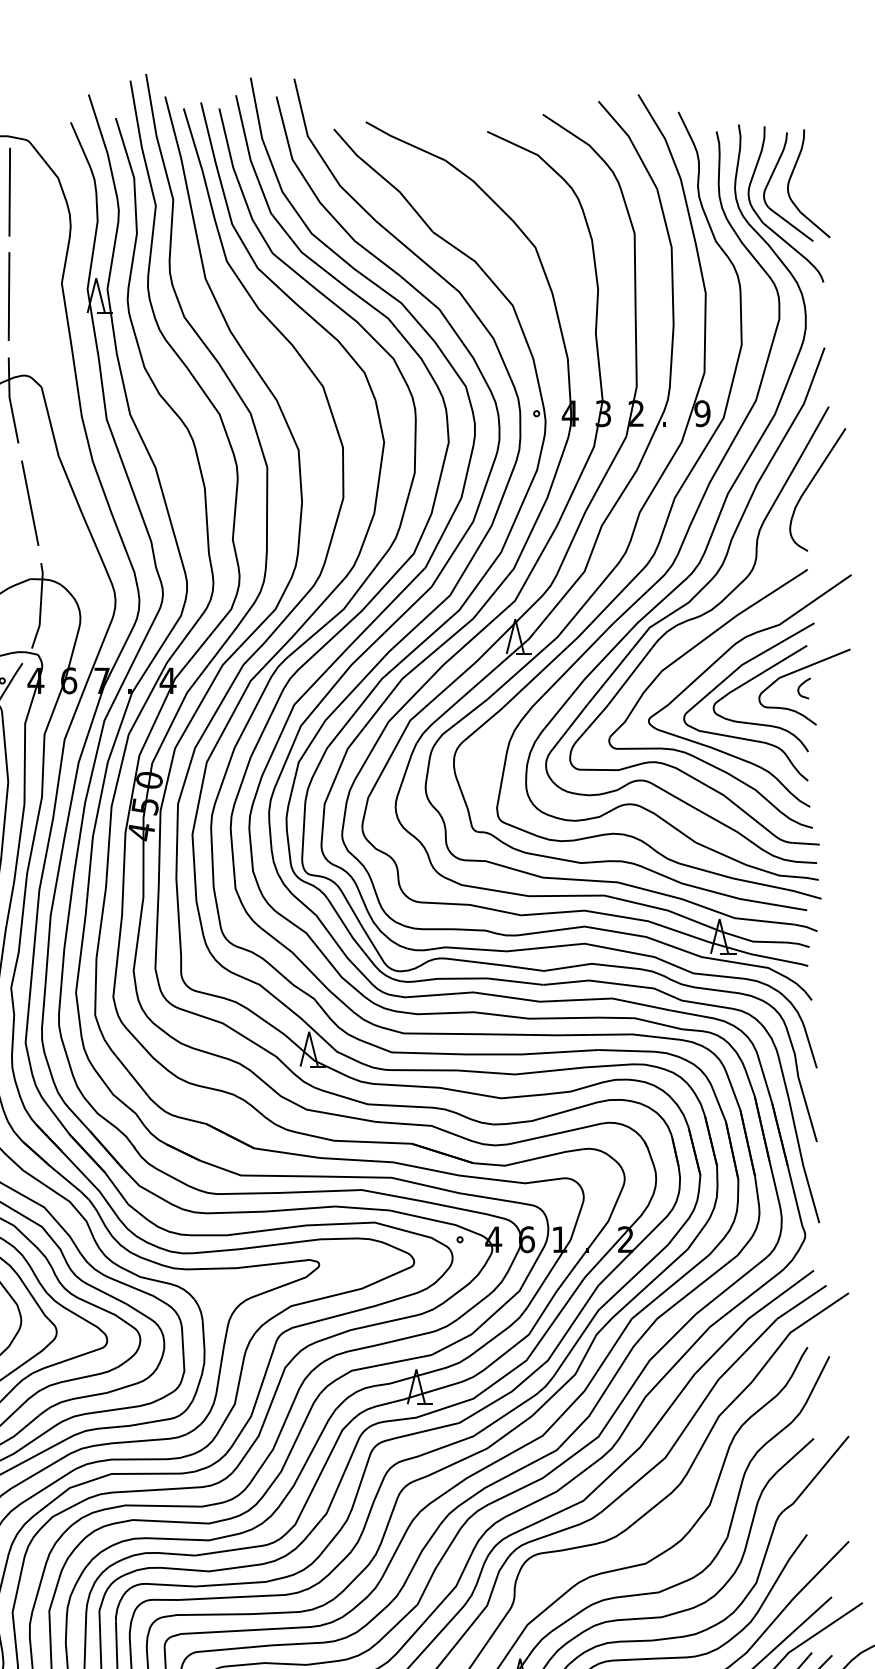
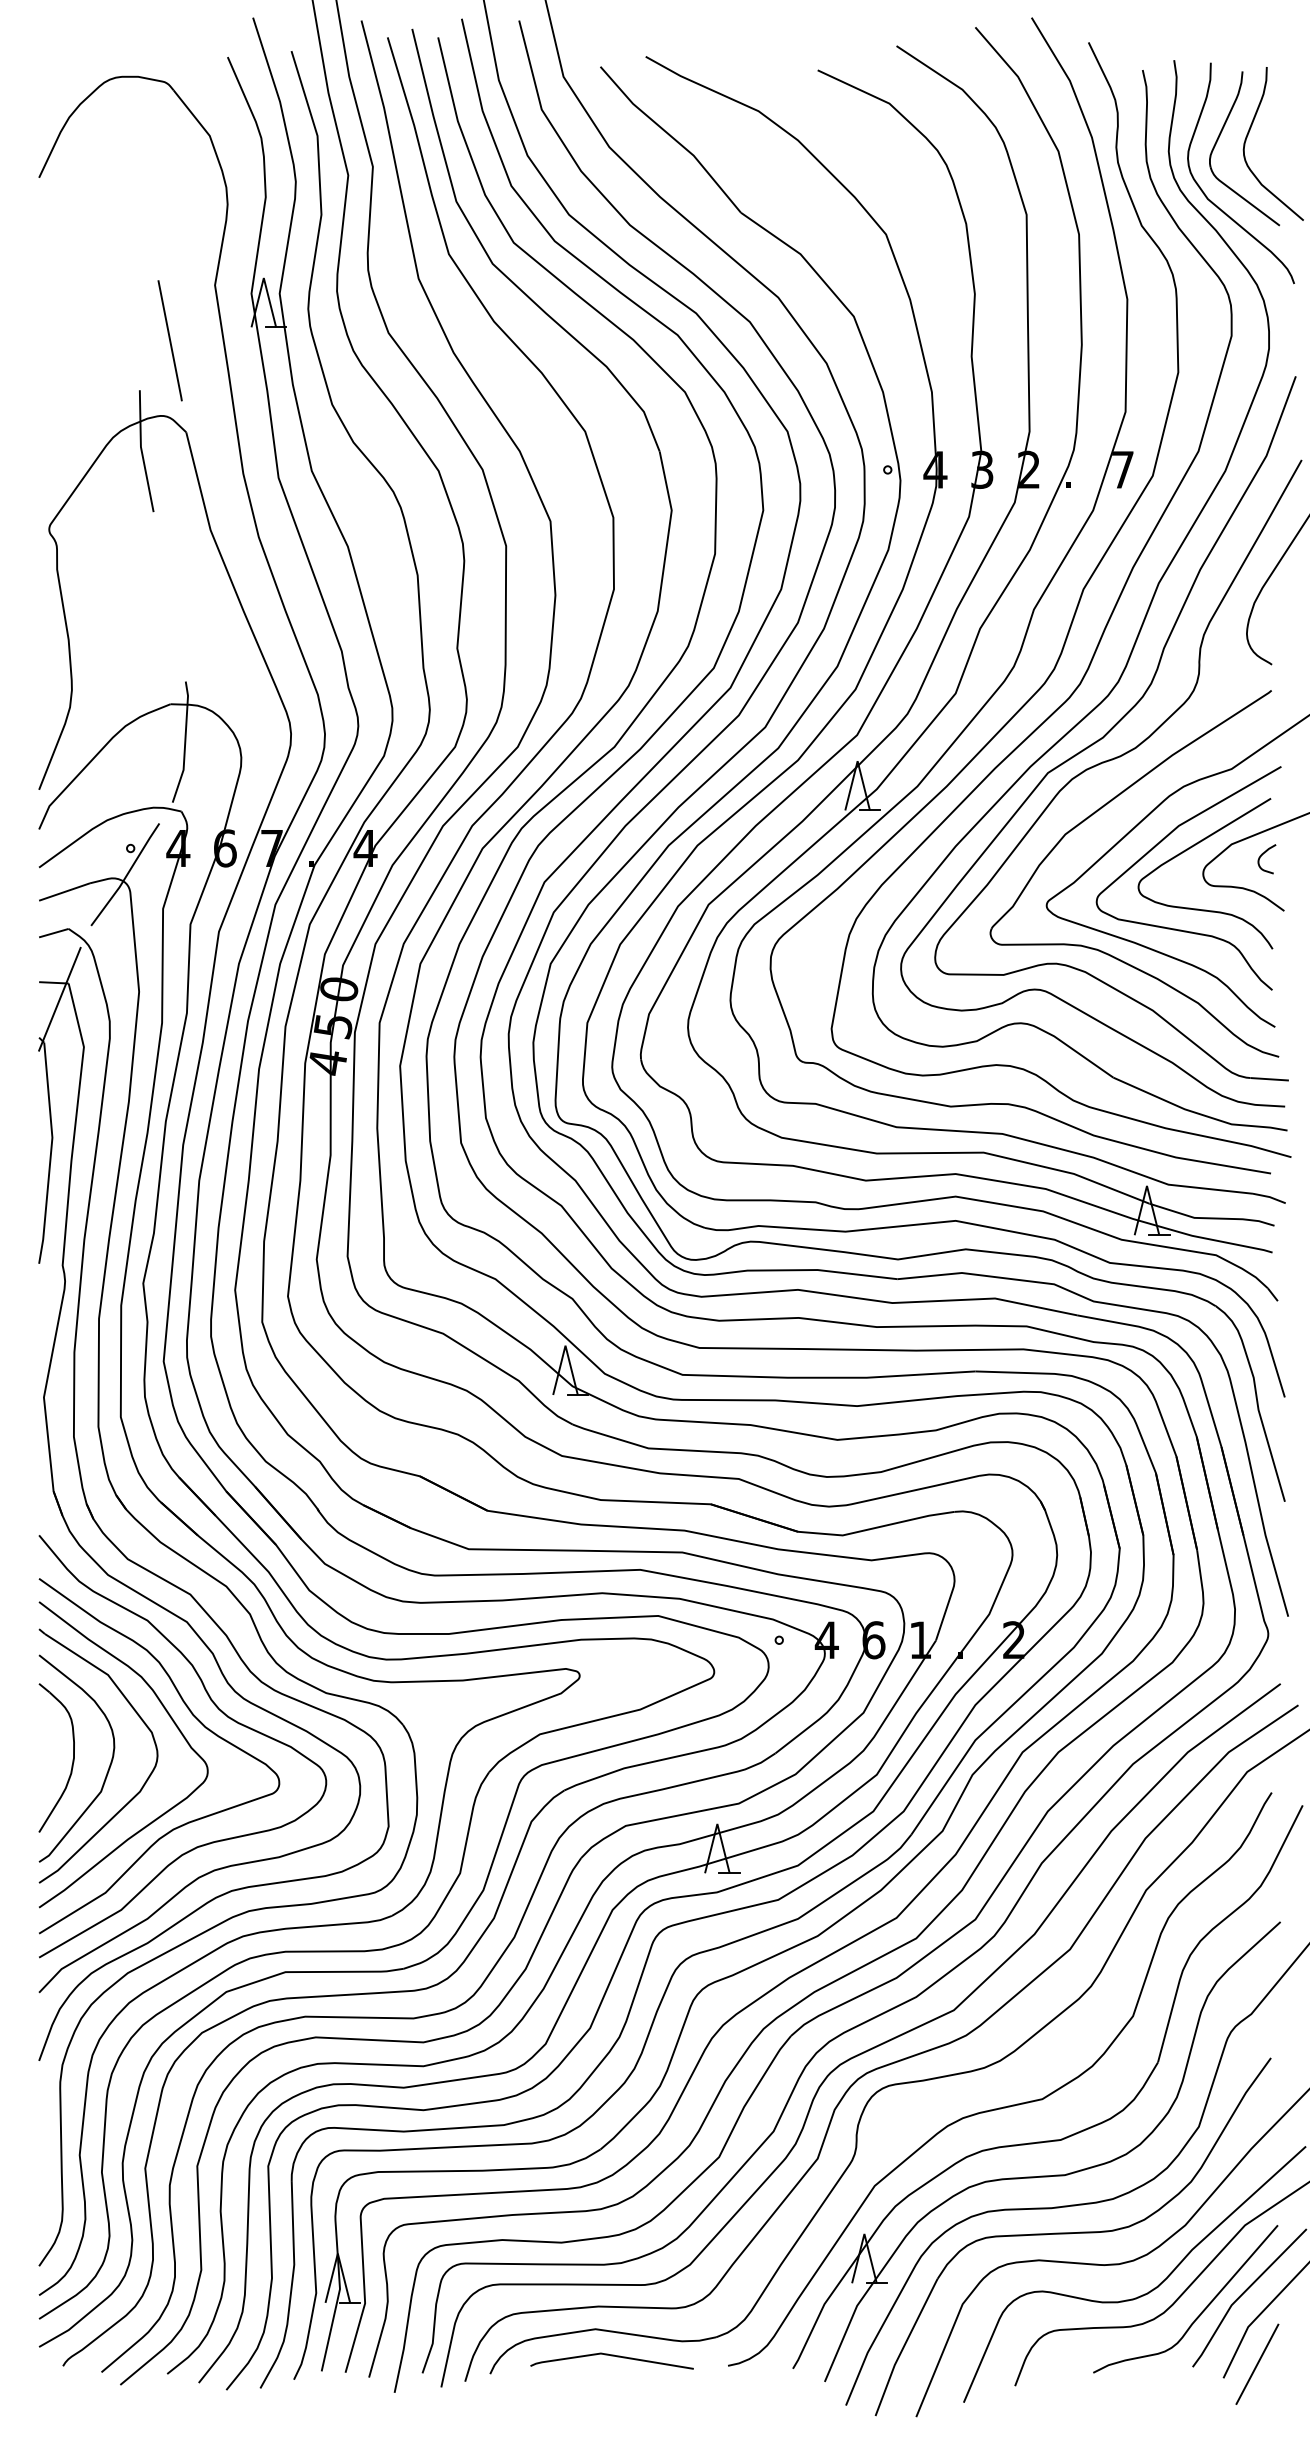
line: (9, 191) -> (140, 155), removed
line: (8, 296) -> (139, 303), removed
text: (702, 413) -> (1122, 469), 9 -> 7
line: (29, 503) -> (169, 340), moved

